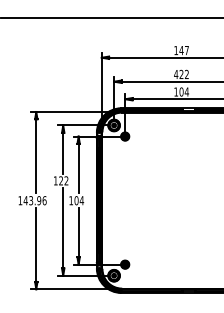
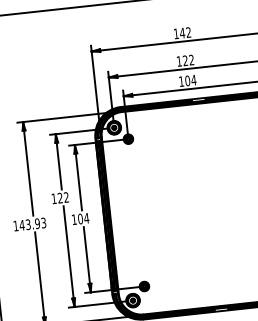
text: (186, 50) -> (188, 32), 147 -> 142
text: (176, 74) -> (179, 61), 422 -> 122
text: (44, 200) -> (43, 222), 143.96 -> 143.93

